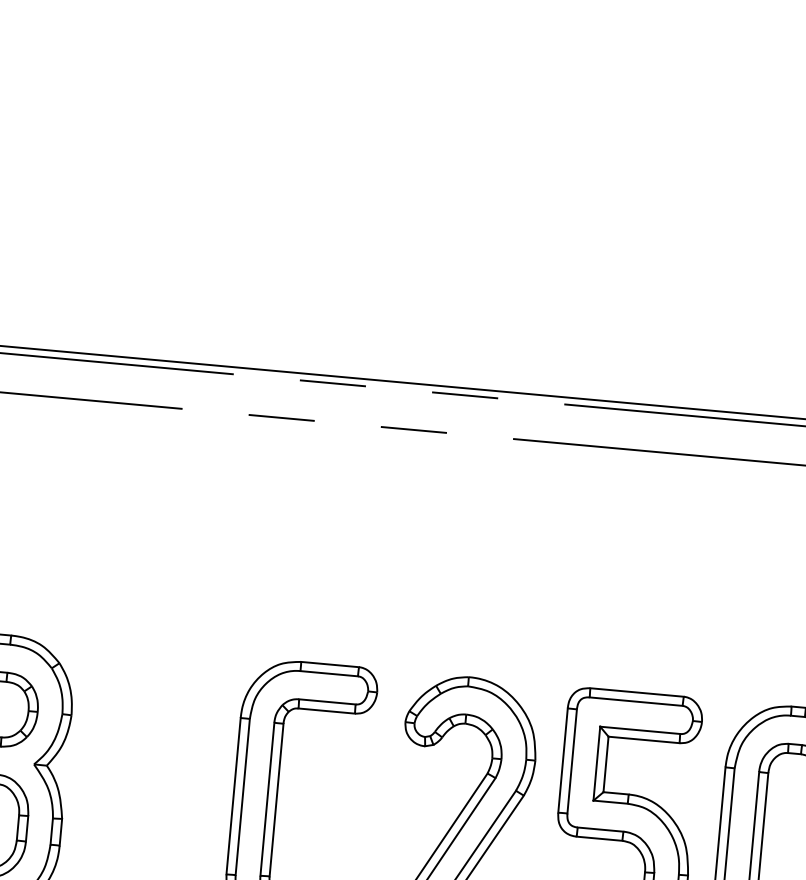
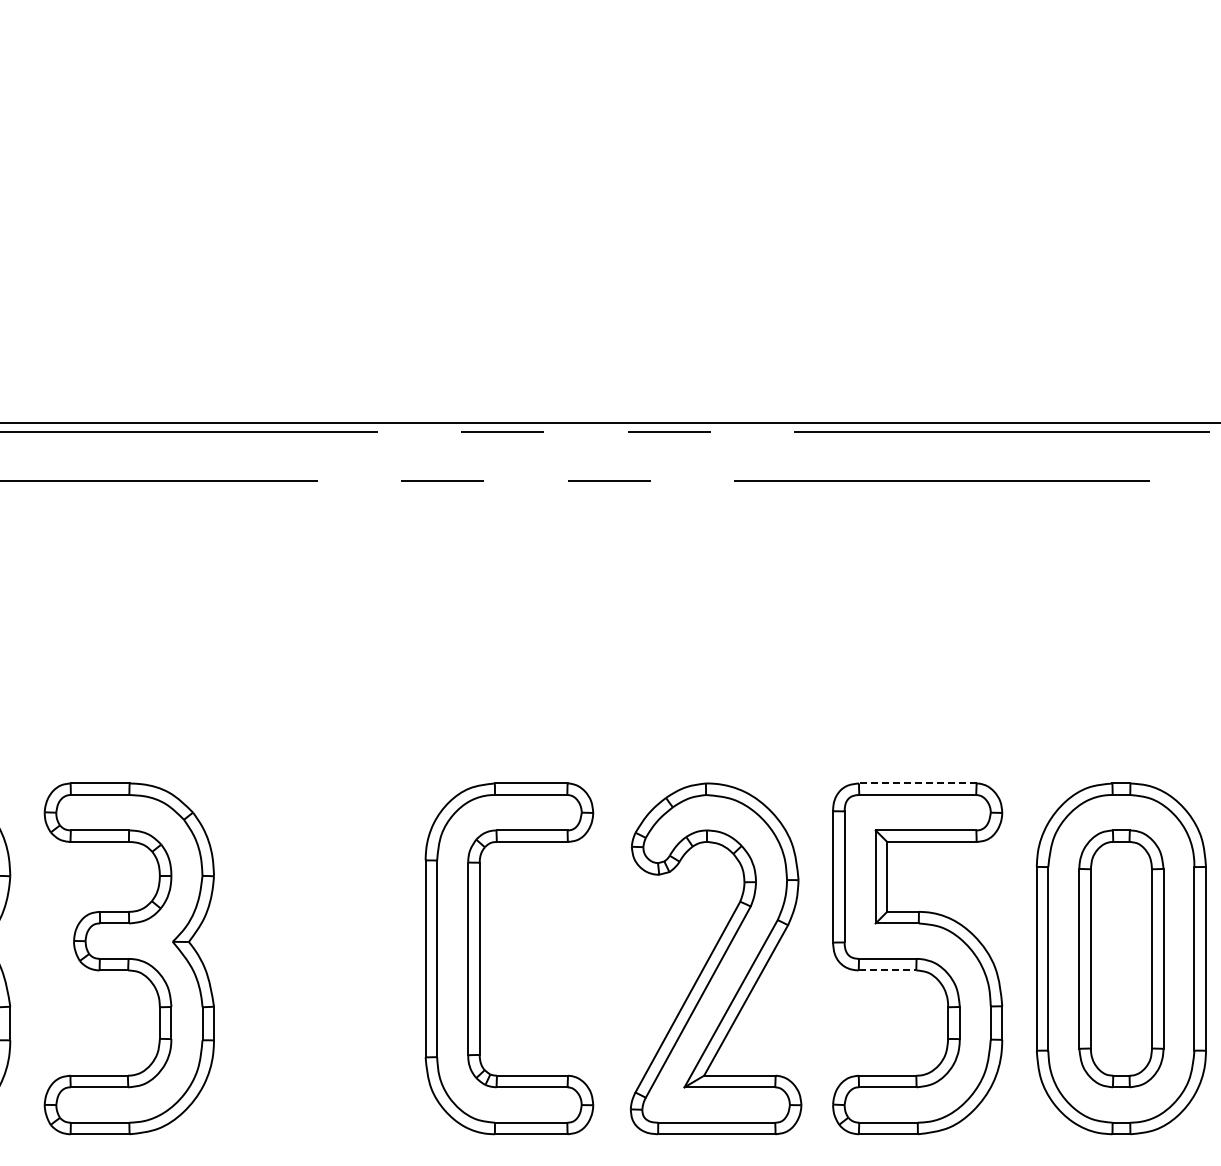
line: (636, 692) -> (917, 783), solid -> dashed
line: (599, 838) -> (887, 970), solid -> dashed

